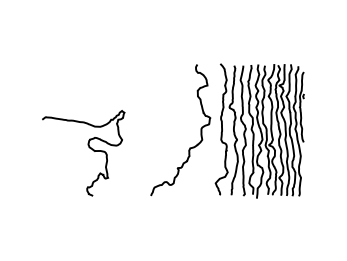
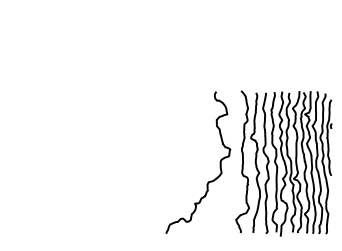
curve: (88, 147) -> (98, 181), removed

